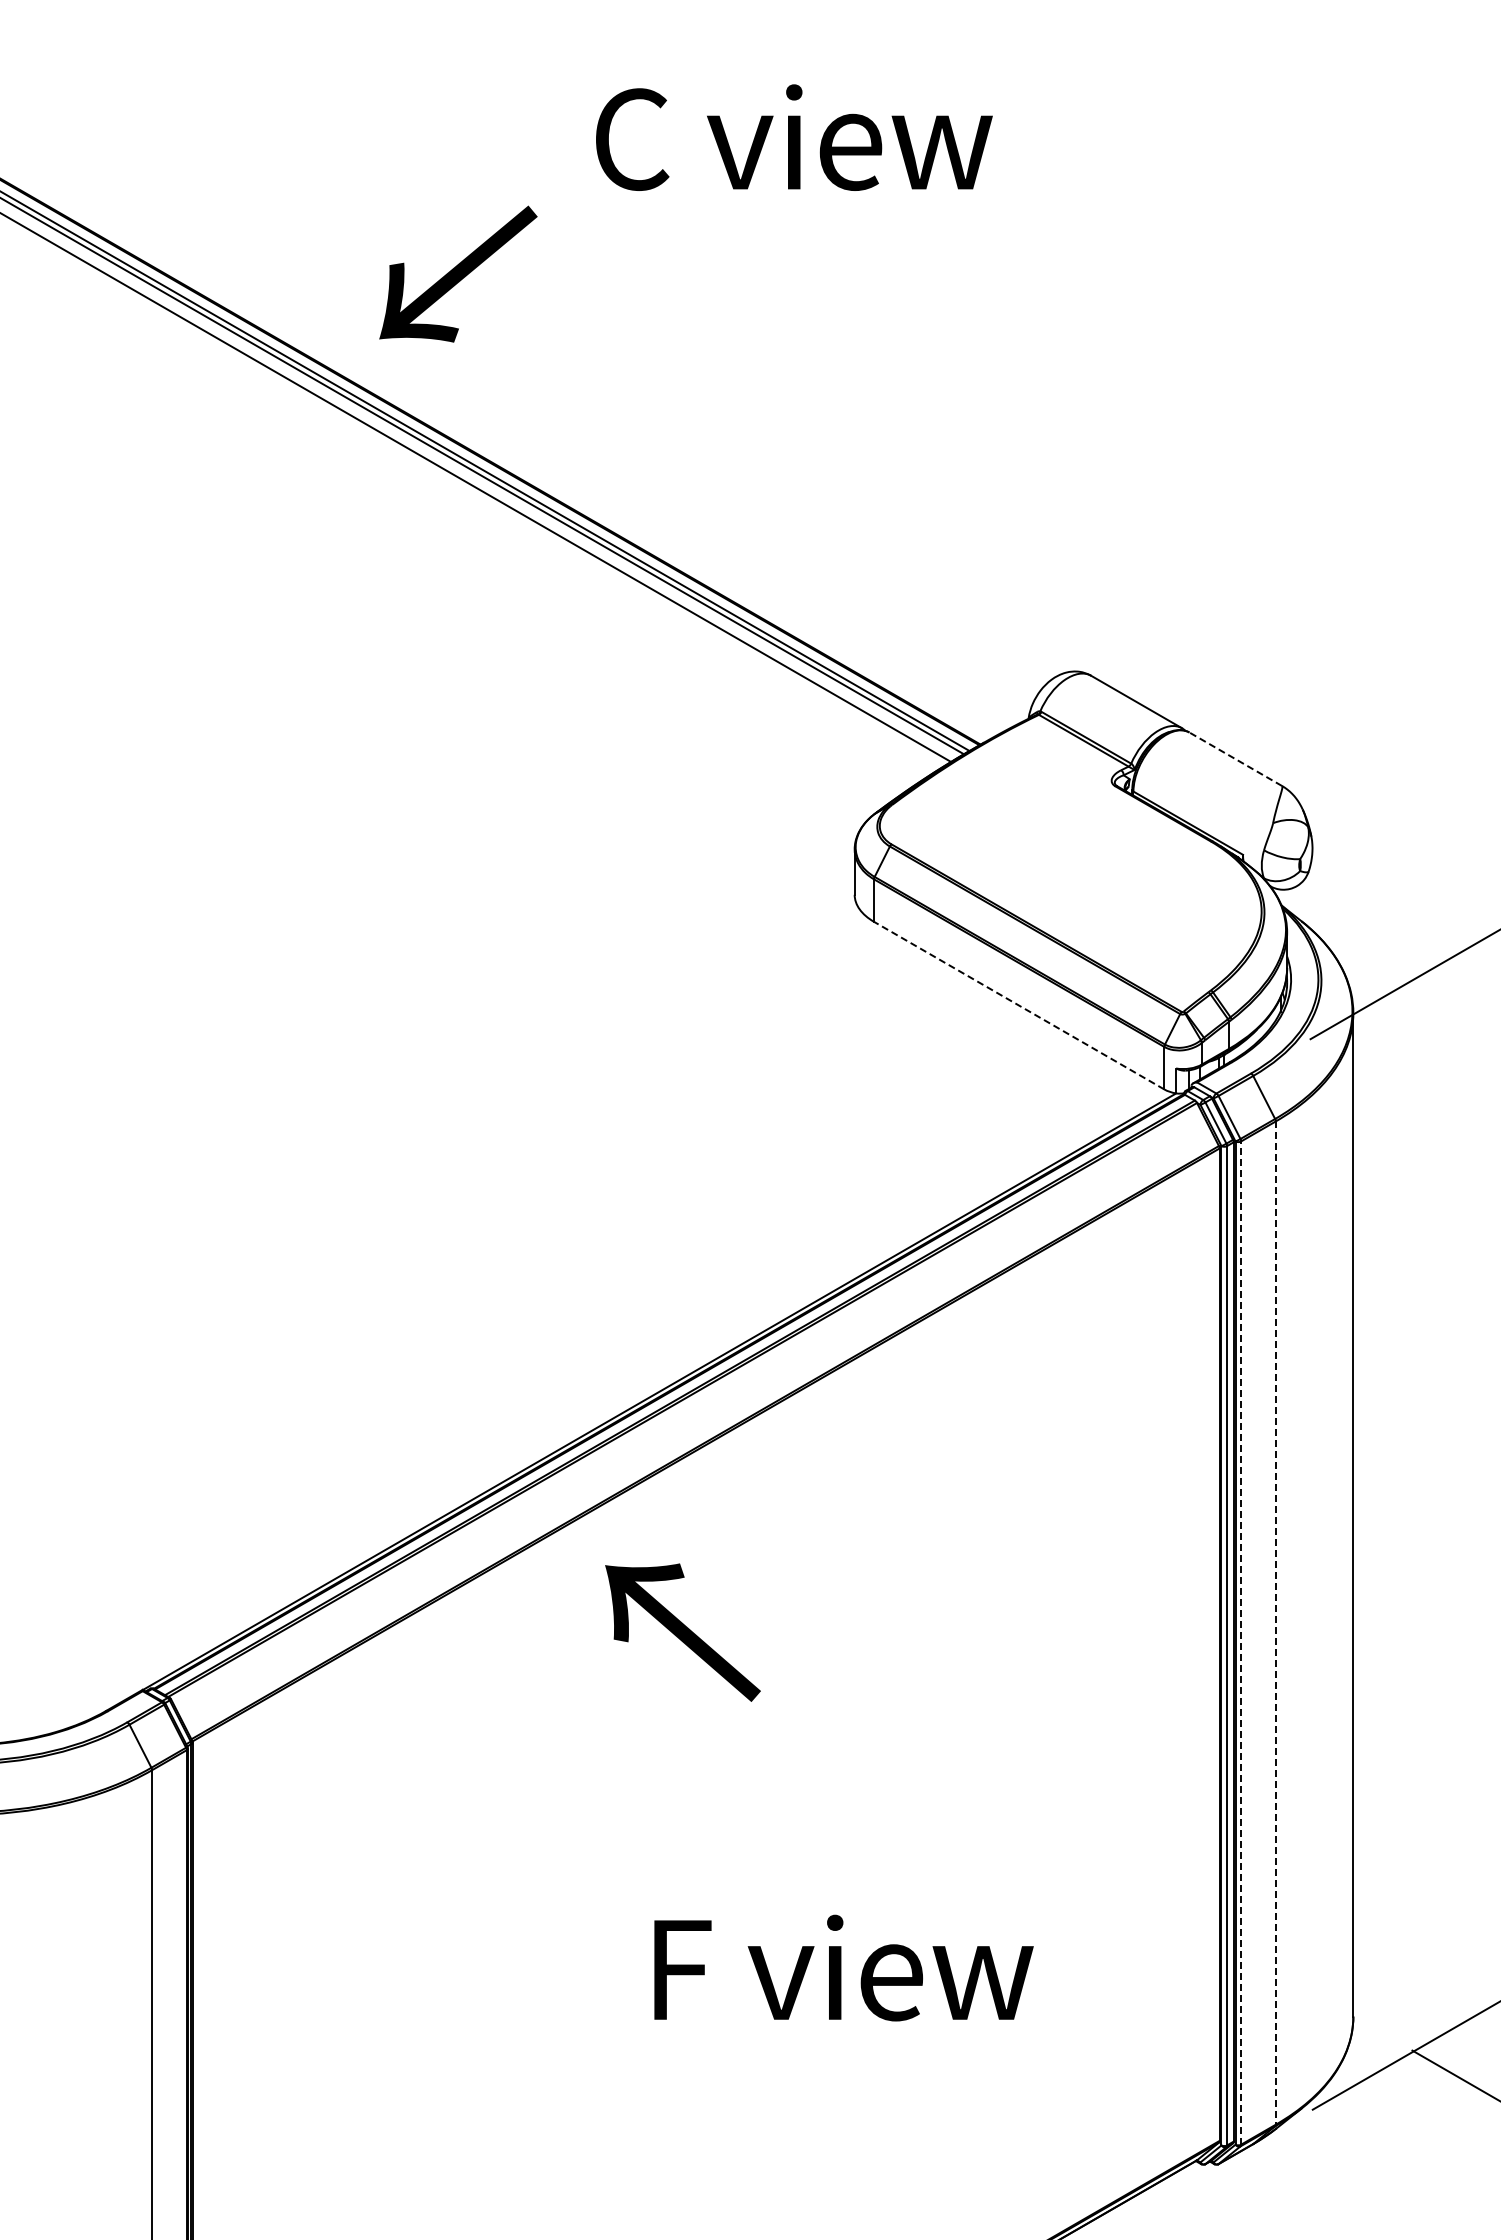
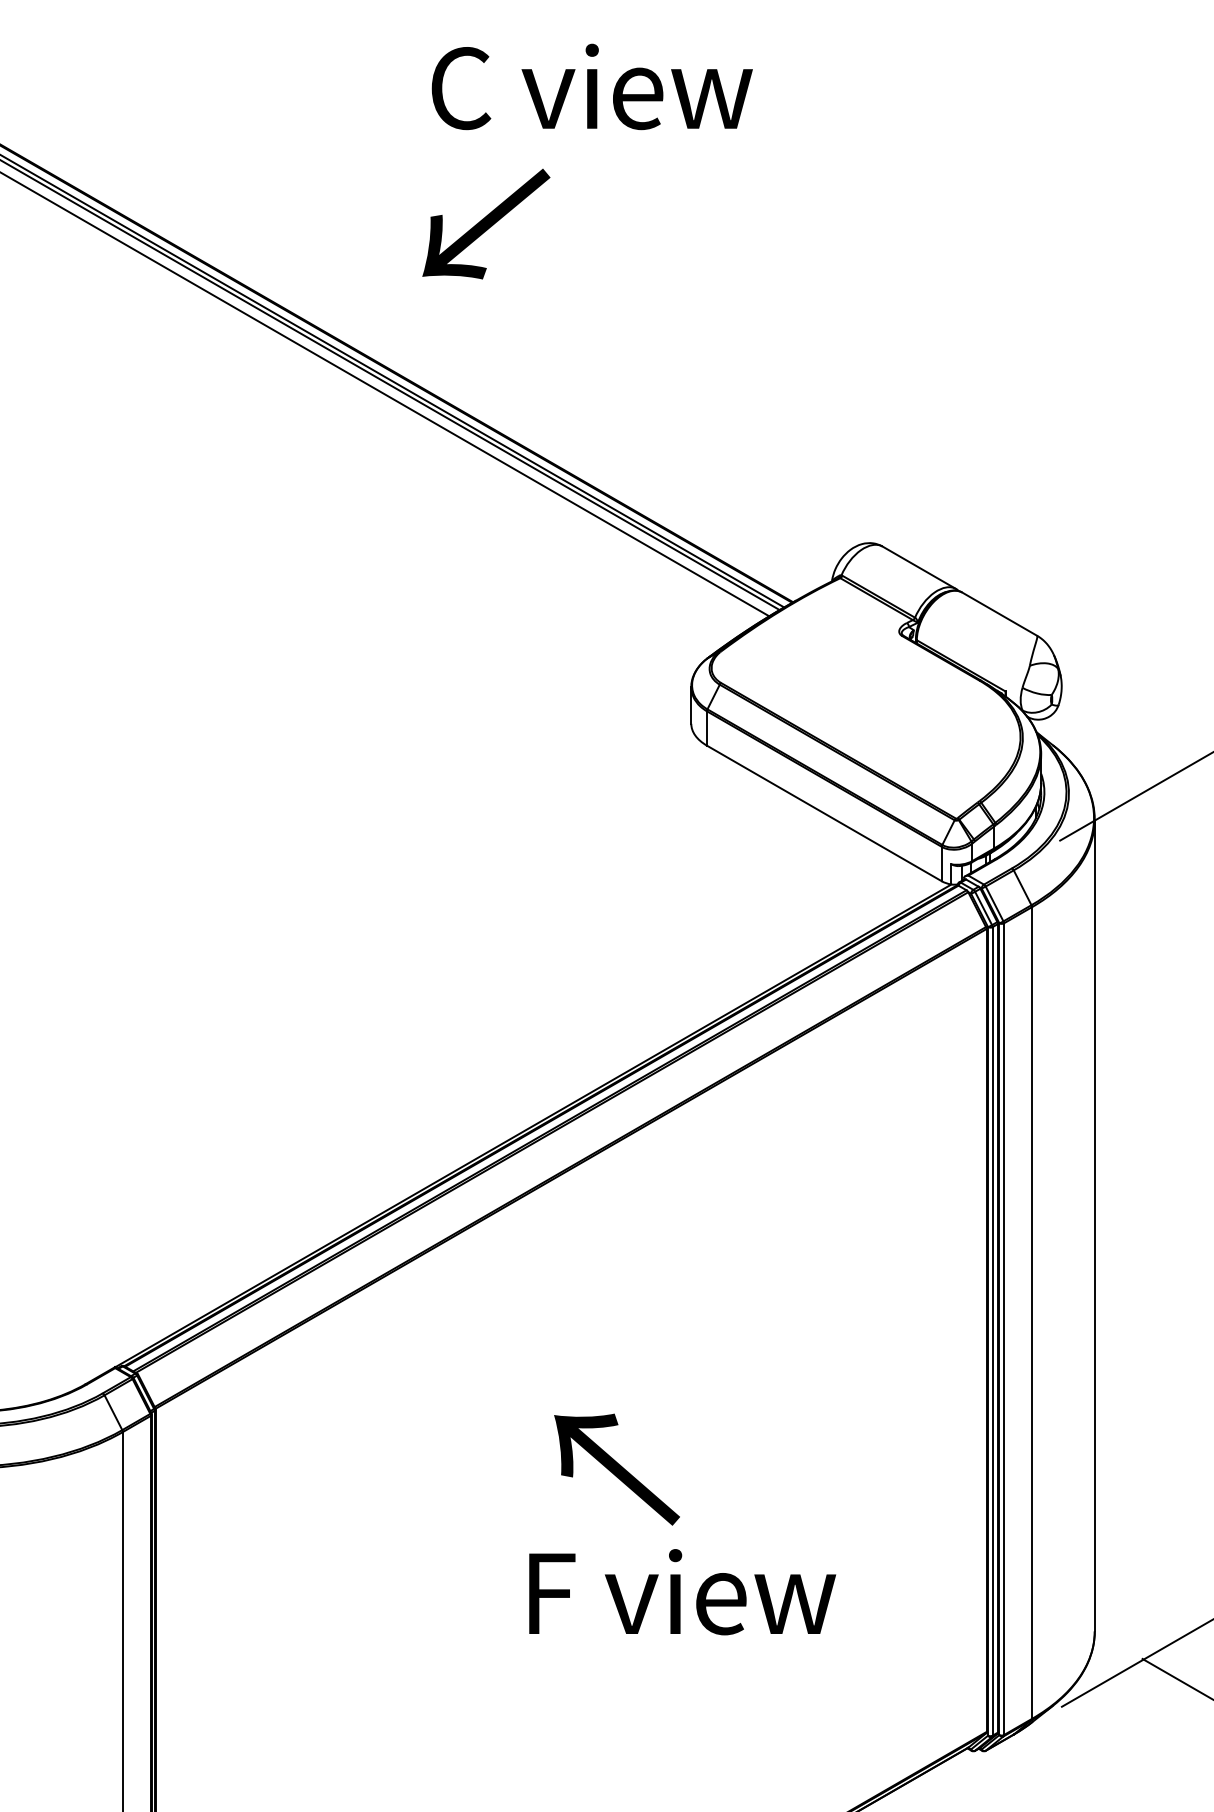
text: (794, 137) -> (592, 86), moved
text: (458, 273) -> (486, 223), moved
line: (1235, 758) -> (999, 613), dashed -> solid
line: (1019, 1005) -> (824, 813), dashed -> solid
line: (1275, 1623) -> (1031, 1313), dashed -> solid
text: (682, 1632) -> (616, 1469), moved
line: (1241, 1643) -> (1004, 1329), dashed -> solid

